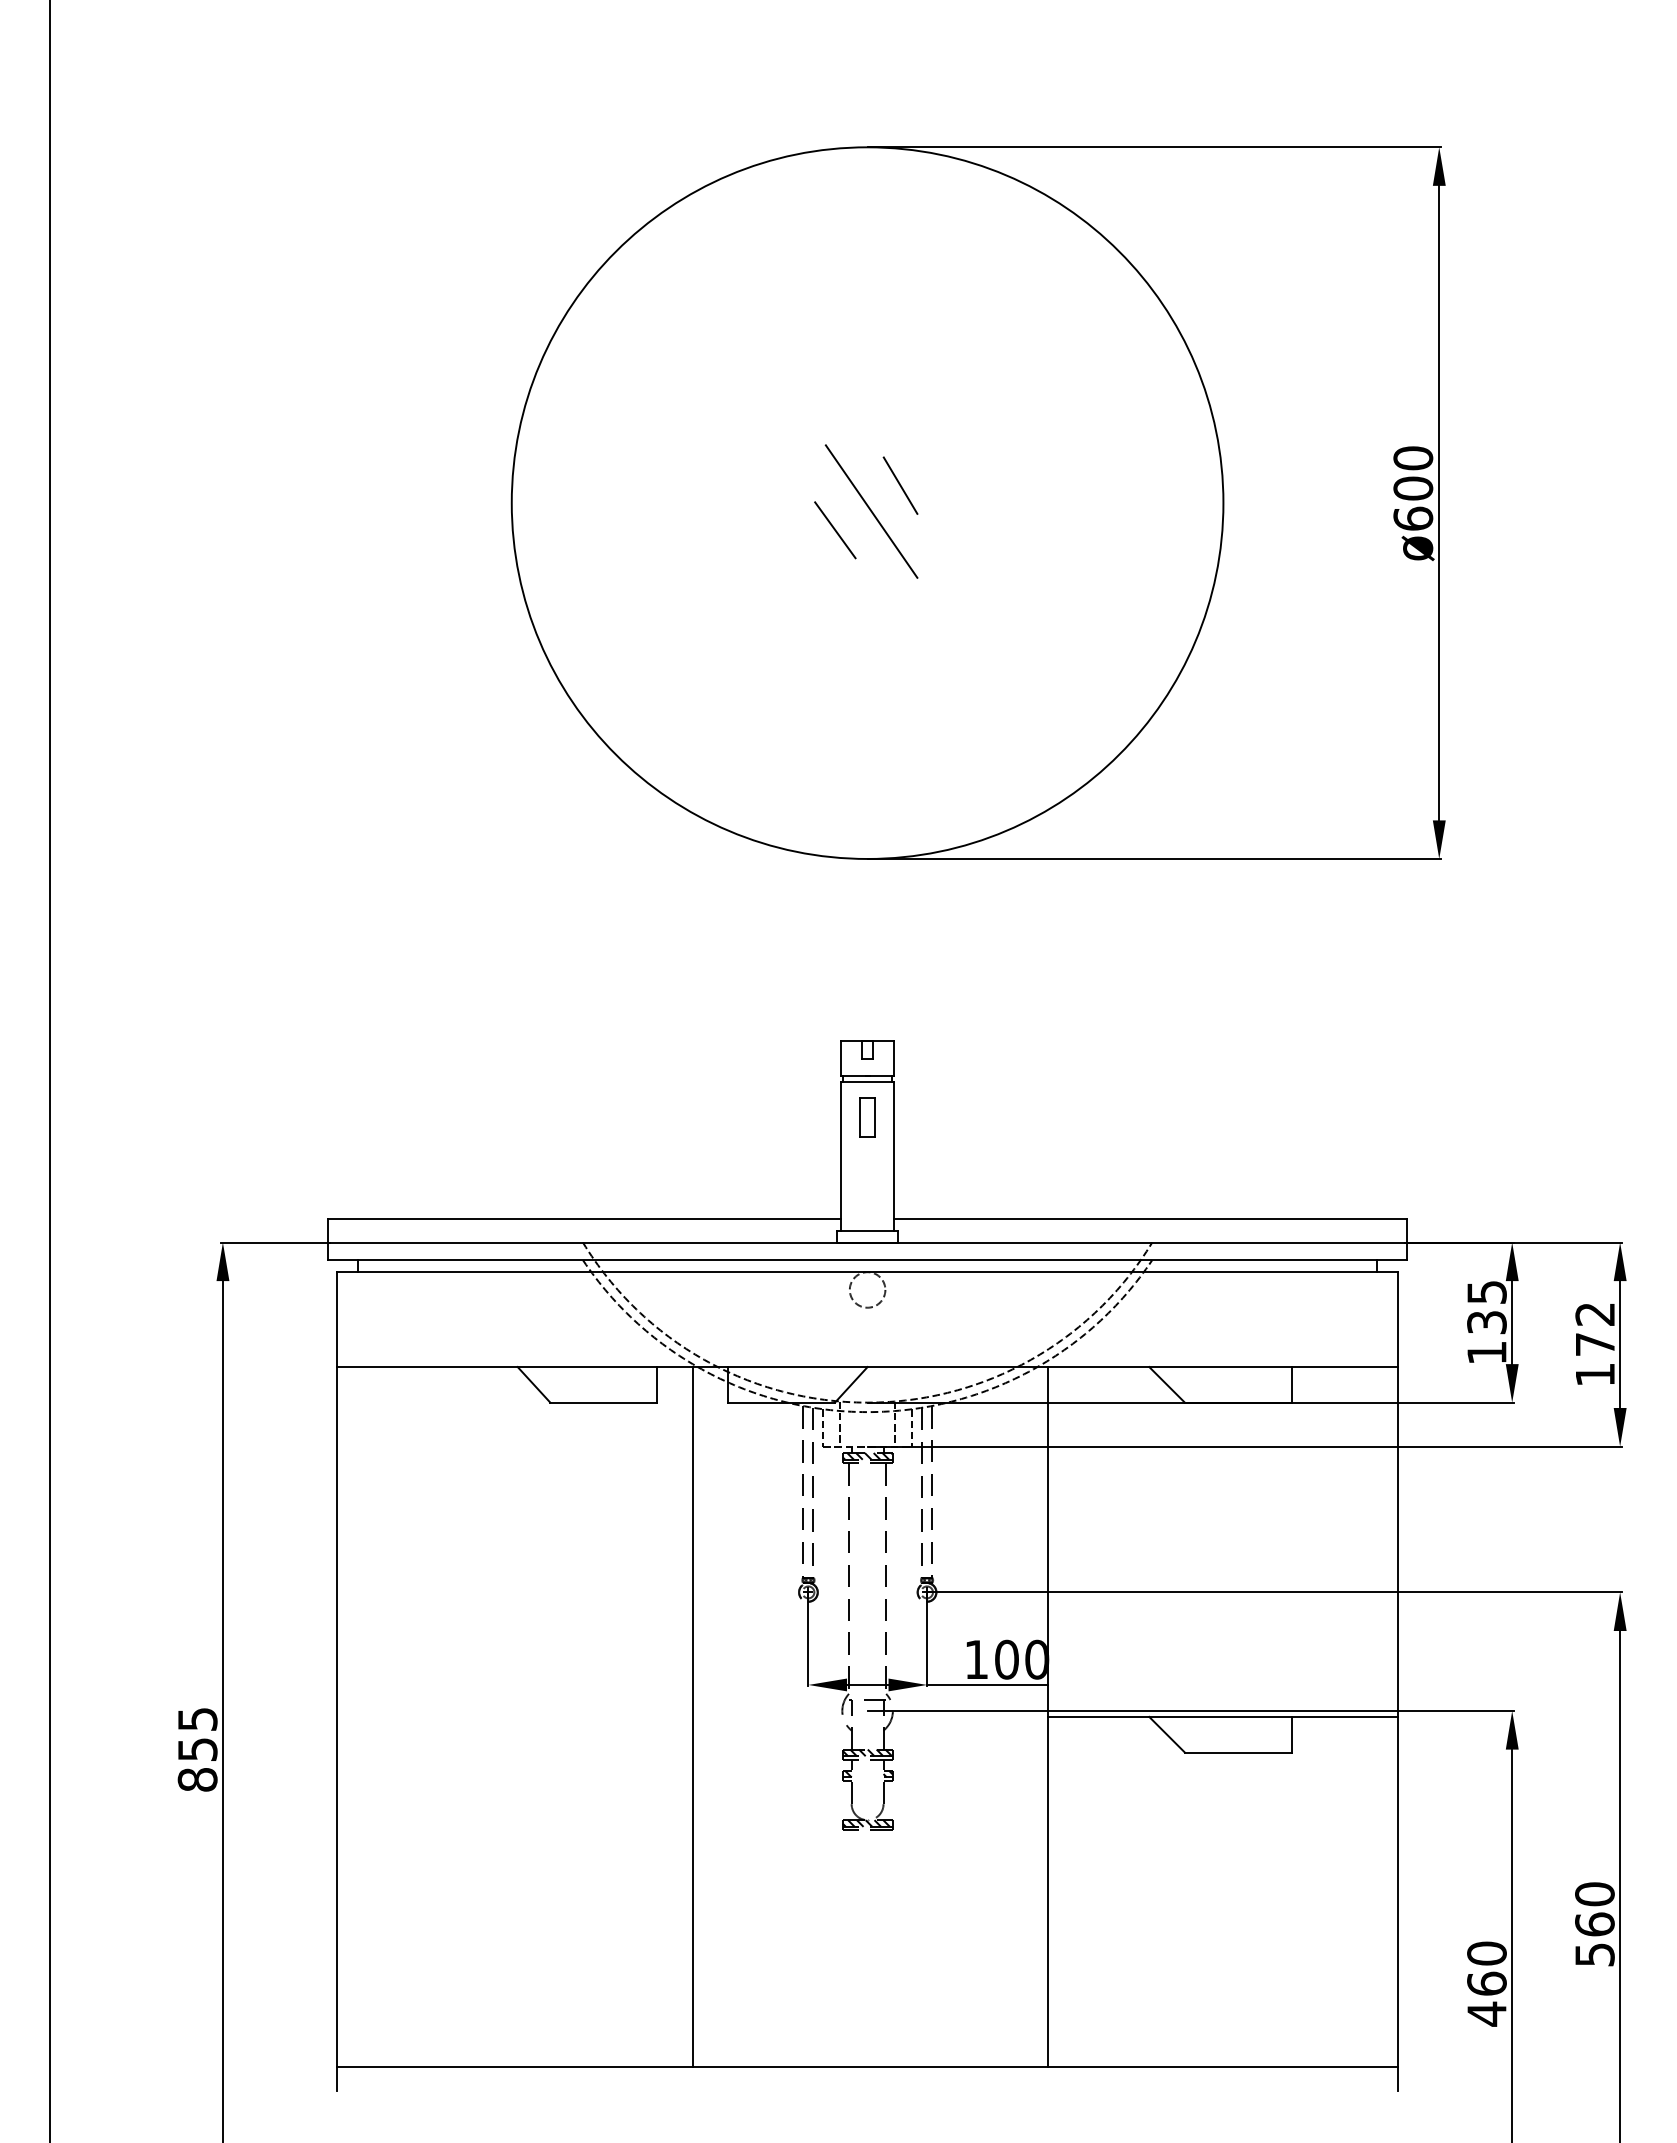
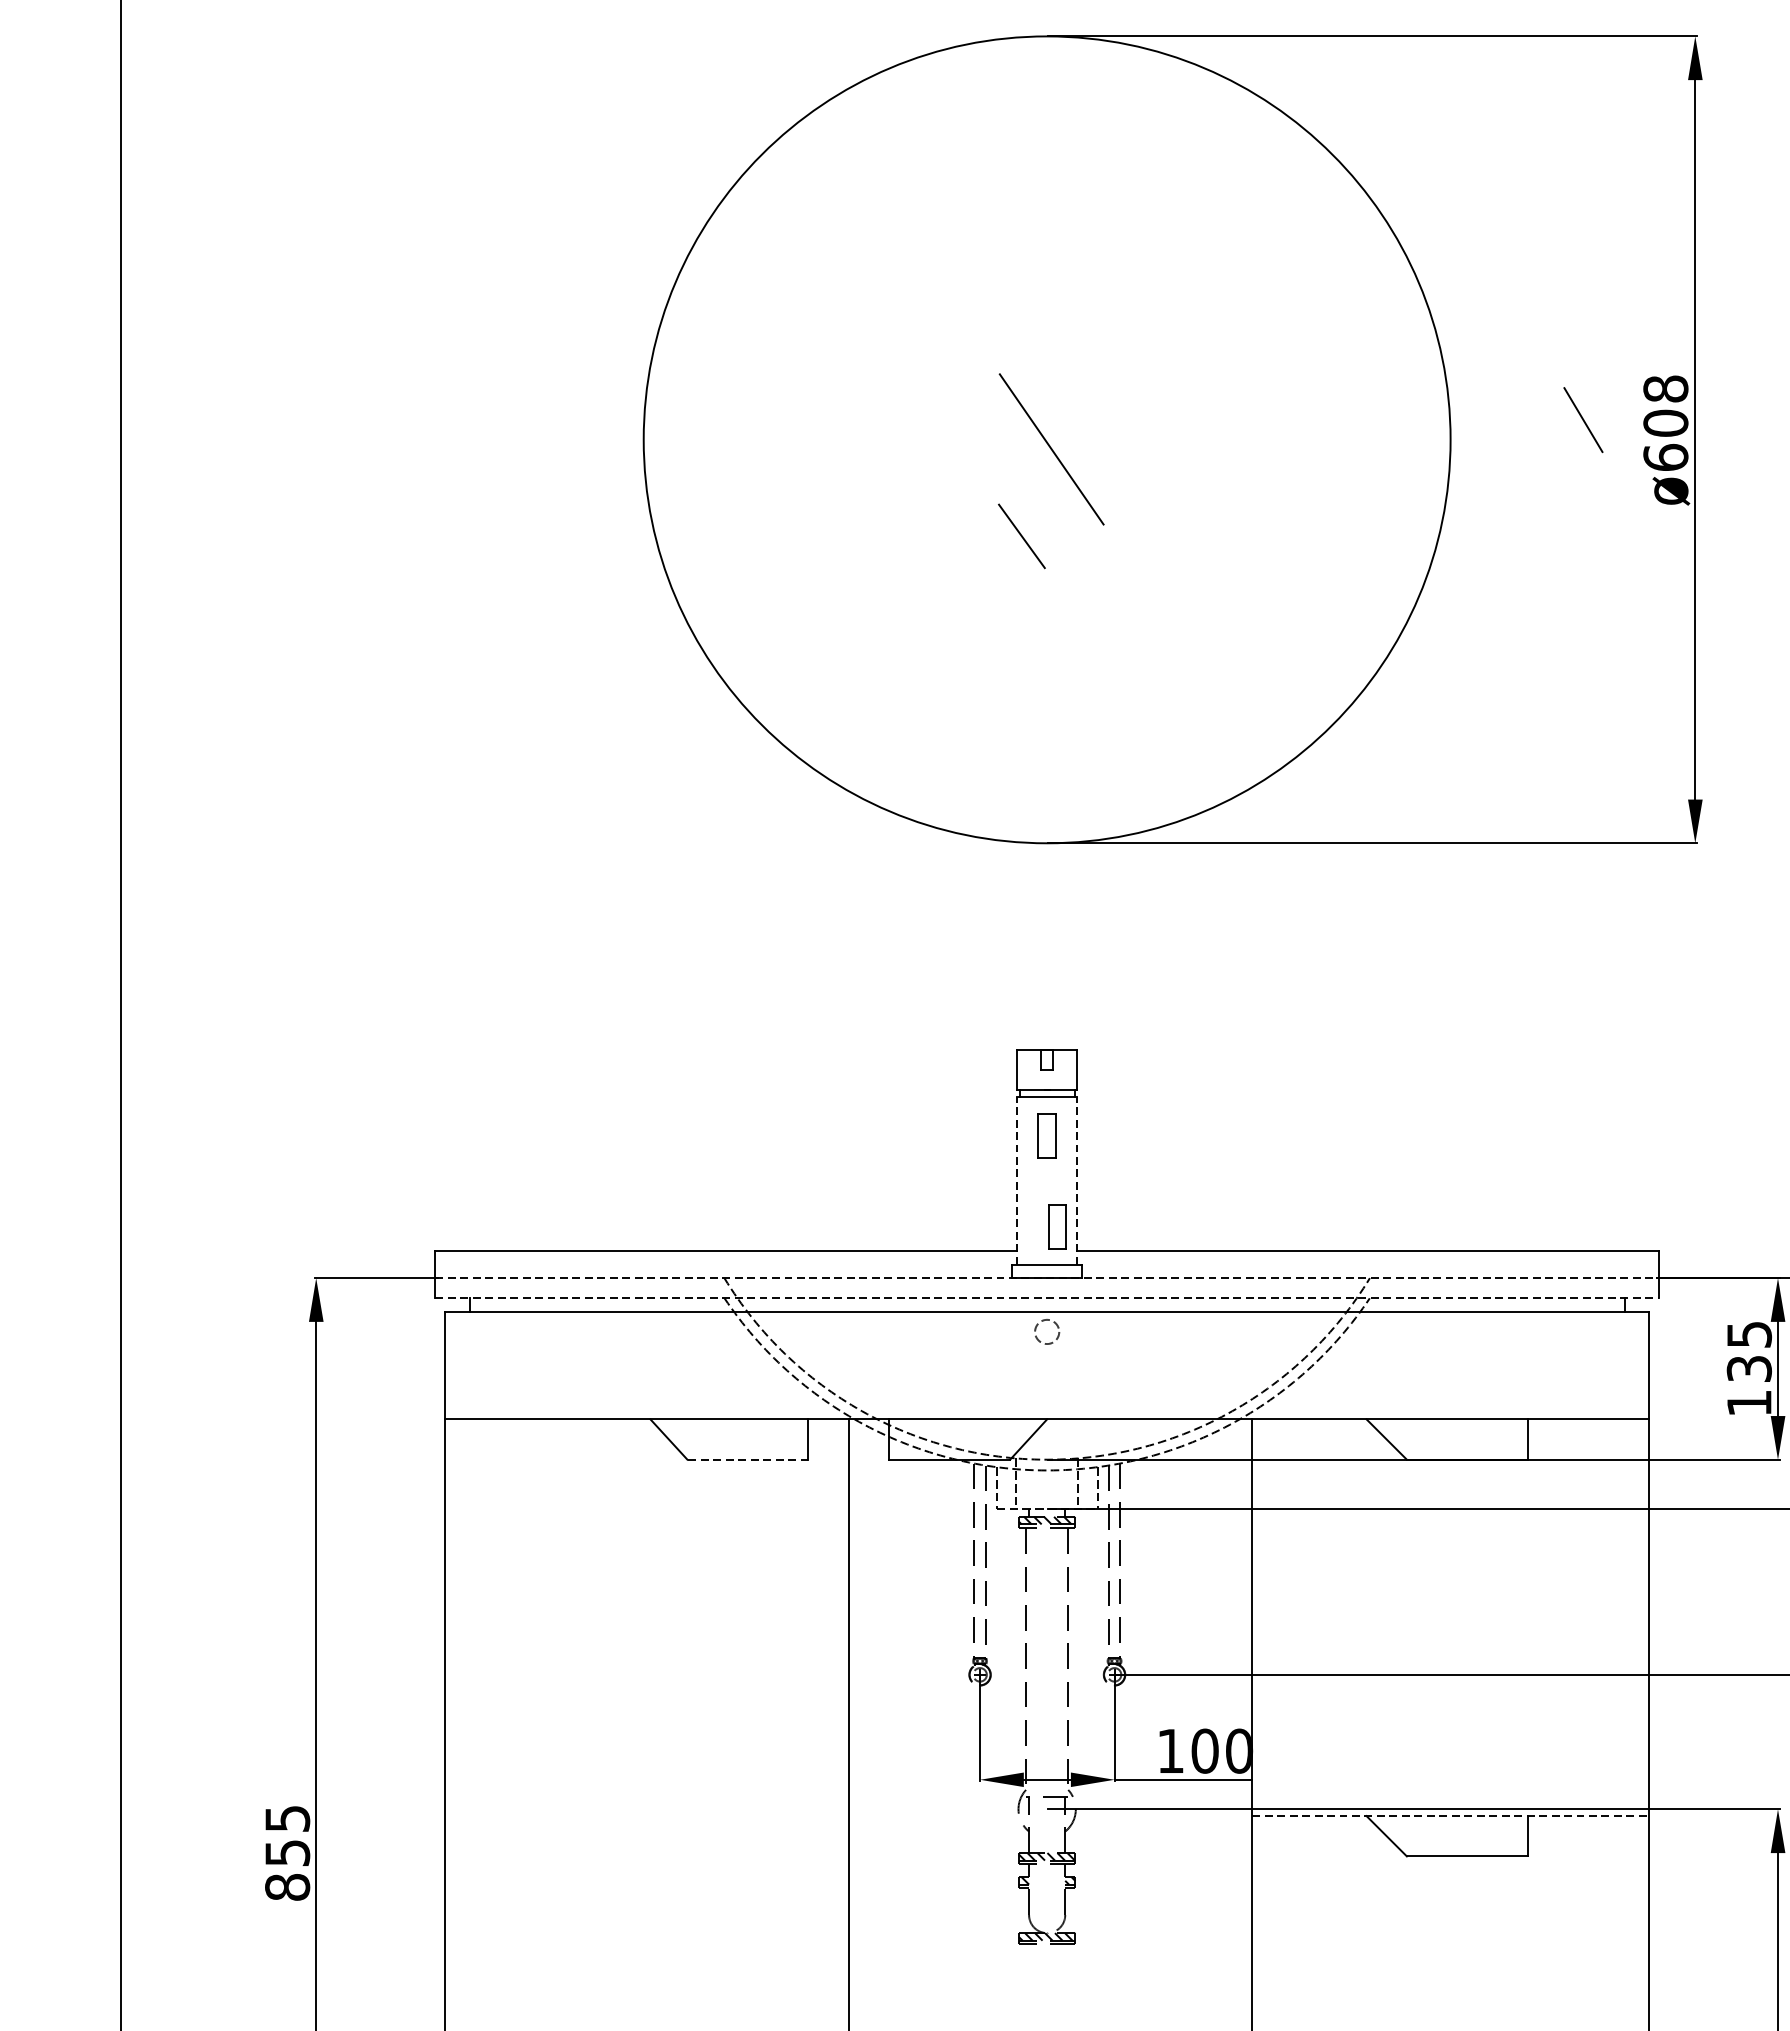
text: (1413, 458) -> (1666, 389), ø600 -> ø608
line: (900, 485) -> (1583, 419), moved
line: (835, 530) -> (1022, 536), moved
line: (840, 1156) -> (1016, 1180), solid -> dashed
line: (894, 1156) -> (1077, 1180), solid -> dashed
part: (876, 1197) -> (1057, 1227), added
line: (867, 1242) -> (1047, 1278), solid -> dashed
line: (867, 1260) -> (1047, 1298), solid -> dashed
circle: (867, 1289) -> (1047, 1331), size x0.6
line: (603, 1402) -> (747, 1459), solid -> dashed
line: (1223, 1716) -> (1450, 1815), solid -> dashed

